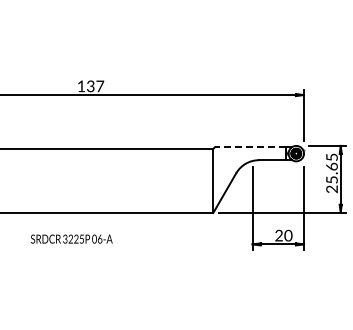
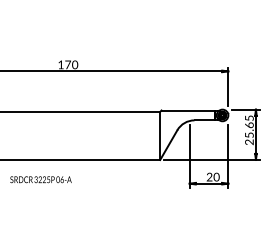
text: (95, 86) -> (71, 64), 137 -> 170
line: (249, 147) -> (187, 110), dashed -> solid
text: (71, 238) -> (40, 179), moved

